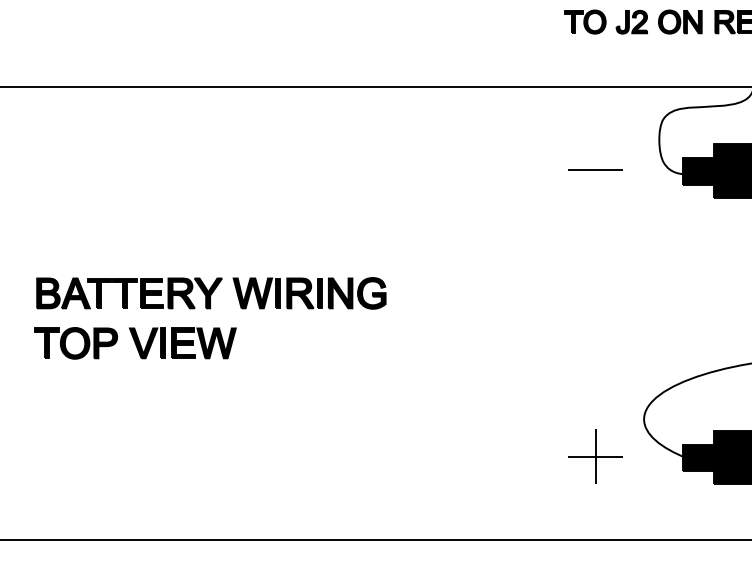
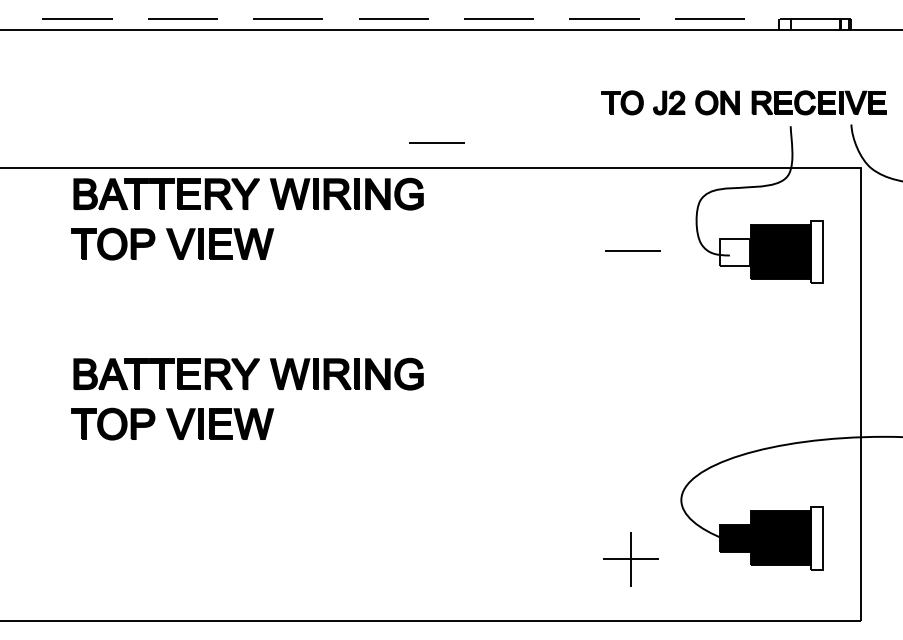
line: (399, 61) -> (436, 142), added
part: (210, 128) -> (247, 209), added
fill: (697, 171) -> (734, 252), removed
part: (595, 456) -> (630, 559), moved

